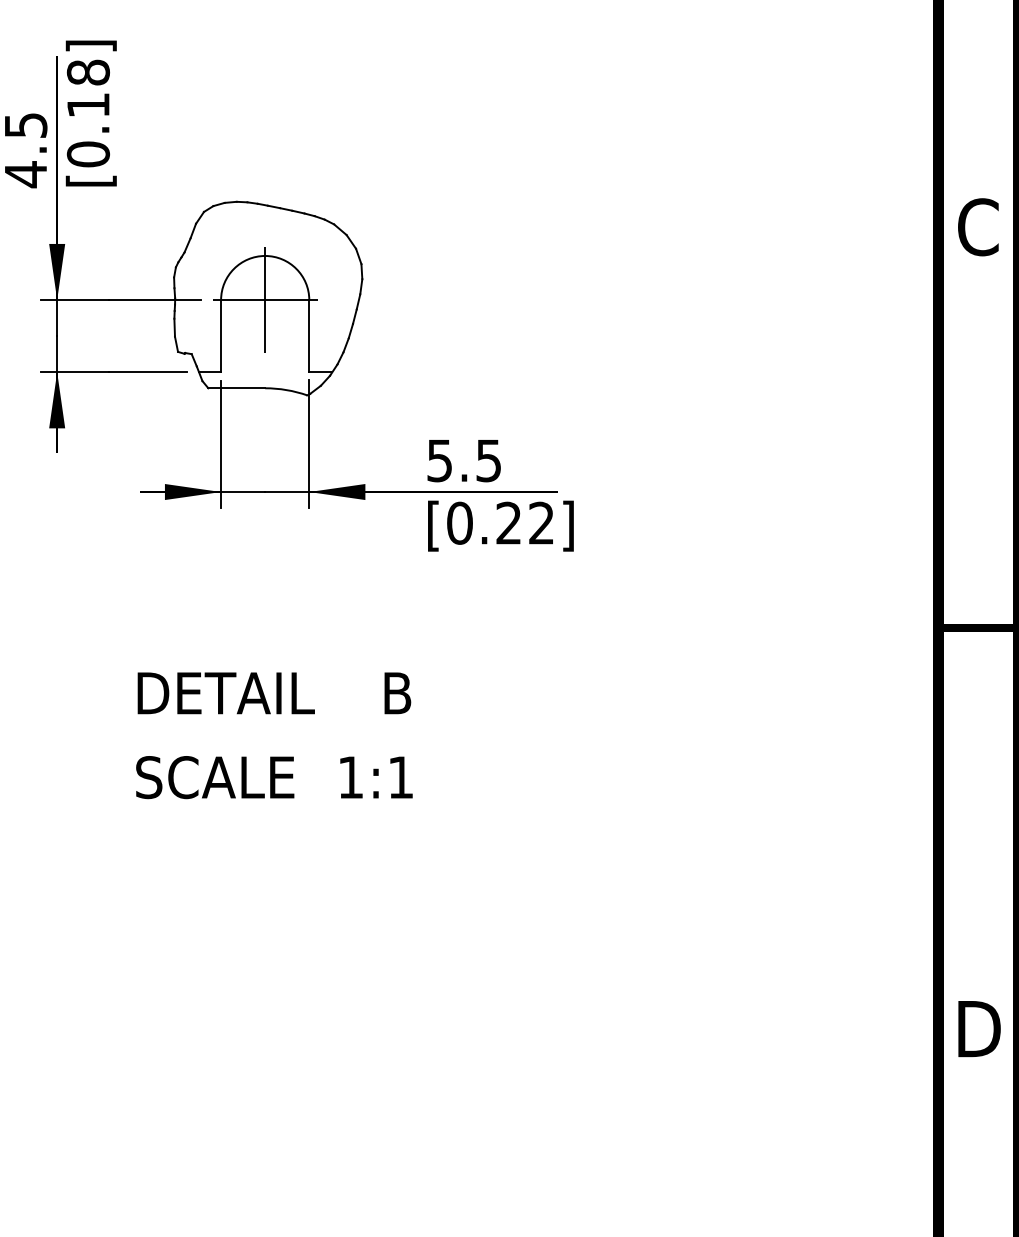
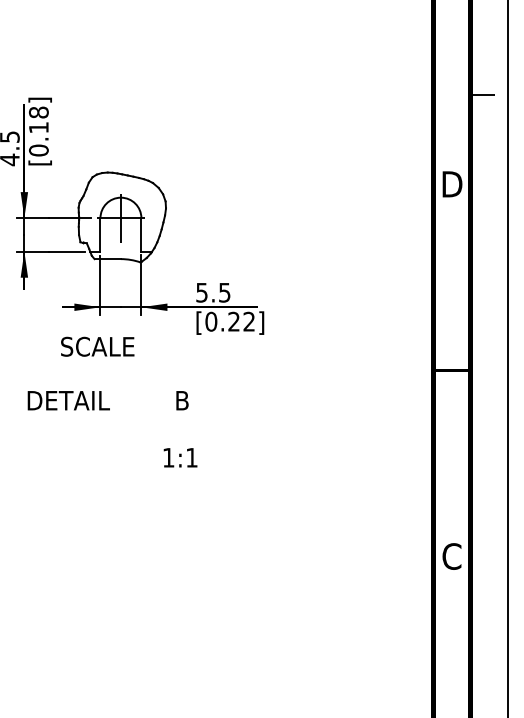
text: (979, 227) -> (452, 184), C -> D
text: (225, 692) -> (68, 400), moved
text: (214, 776) -> (97, 346), moved
text: (376, 776) -> (180, 457), moved
text: (979, 1028) -> (452, 556), D -> C

